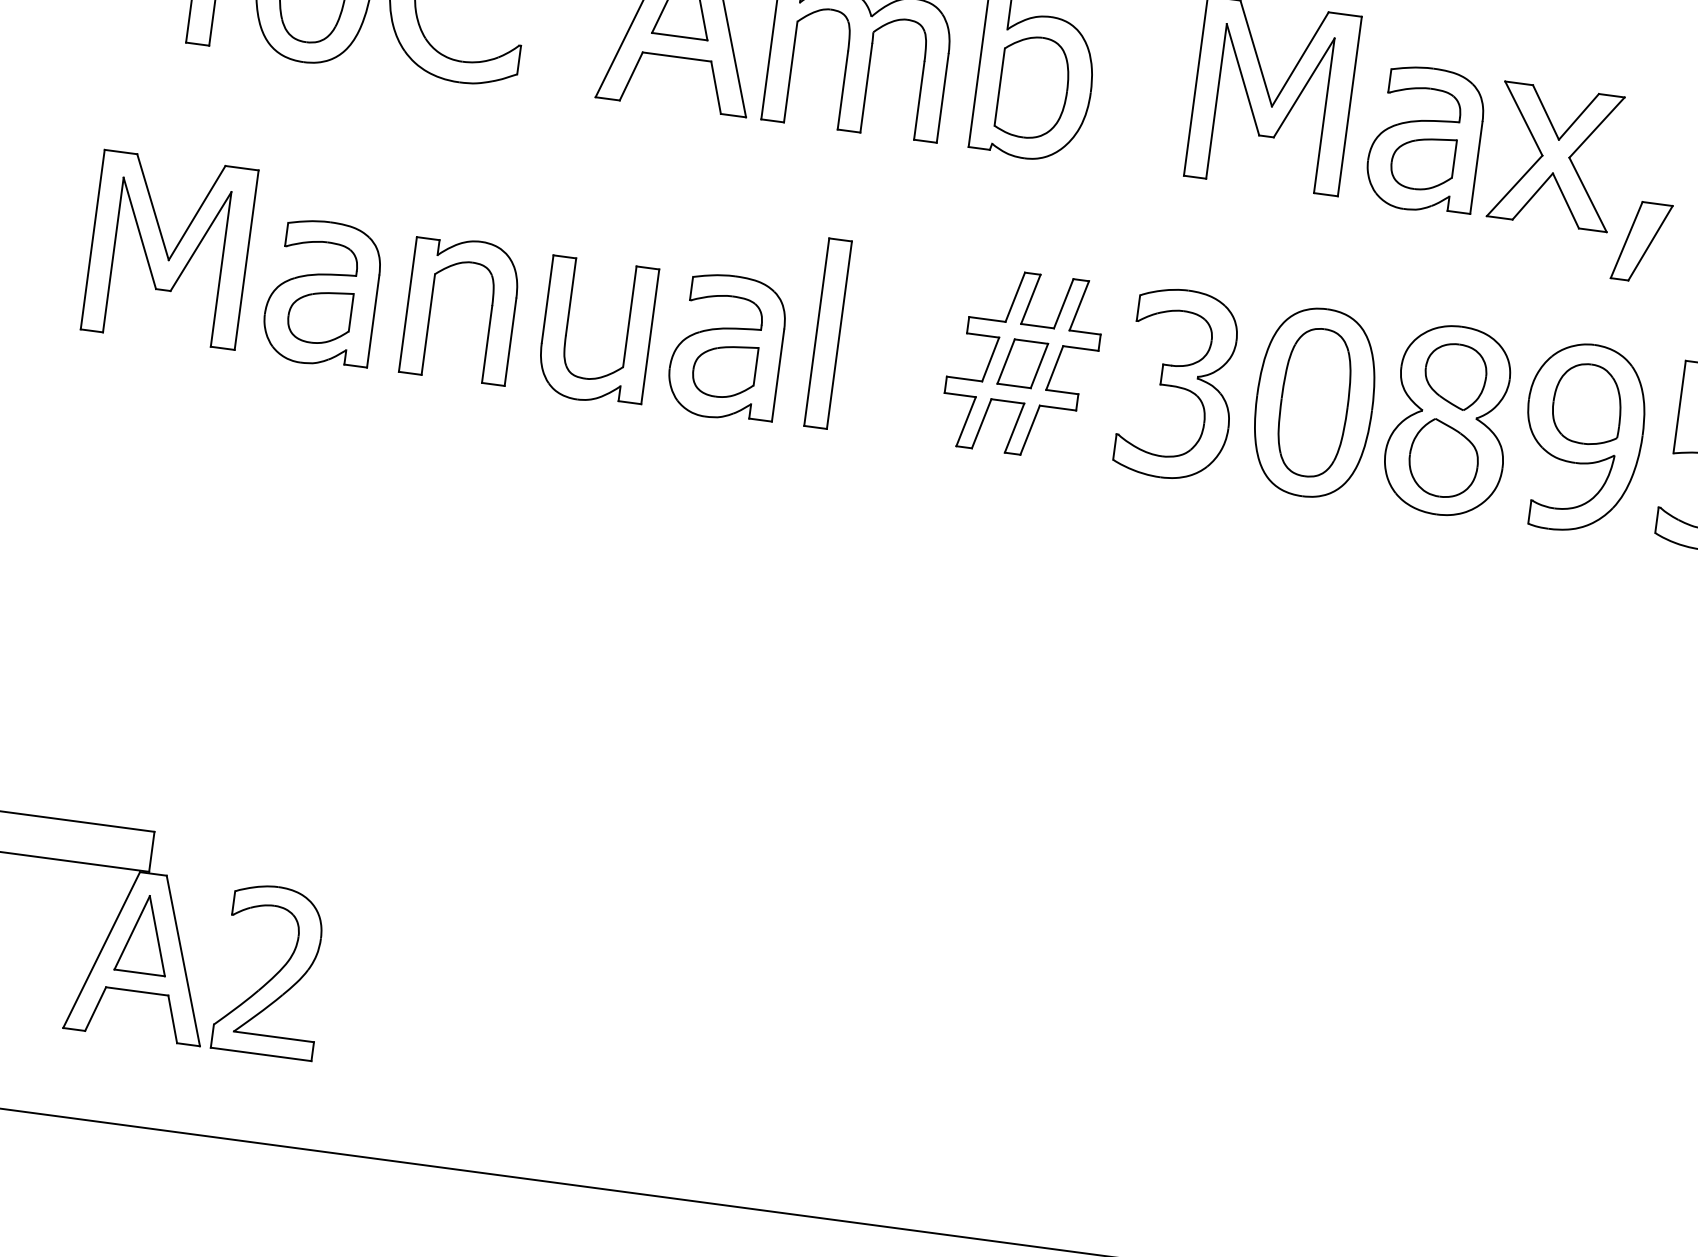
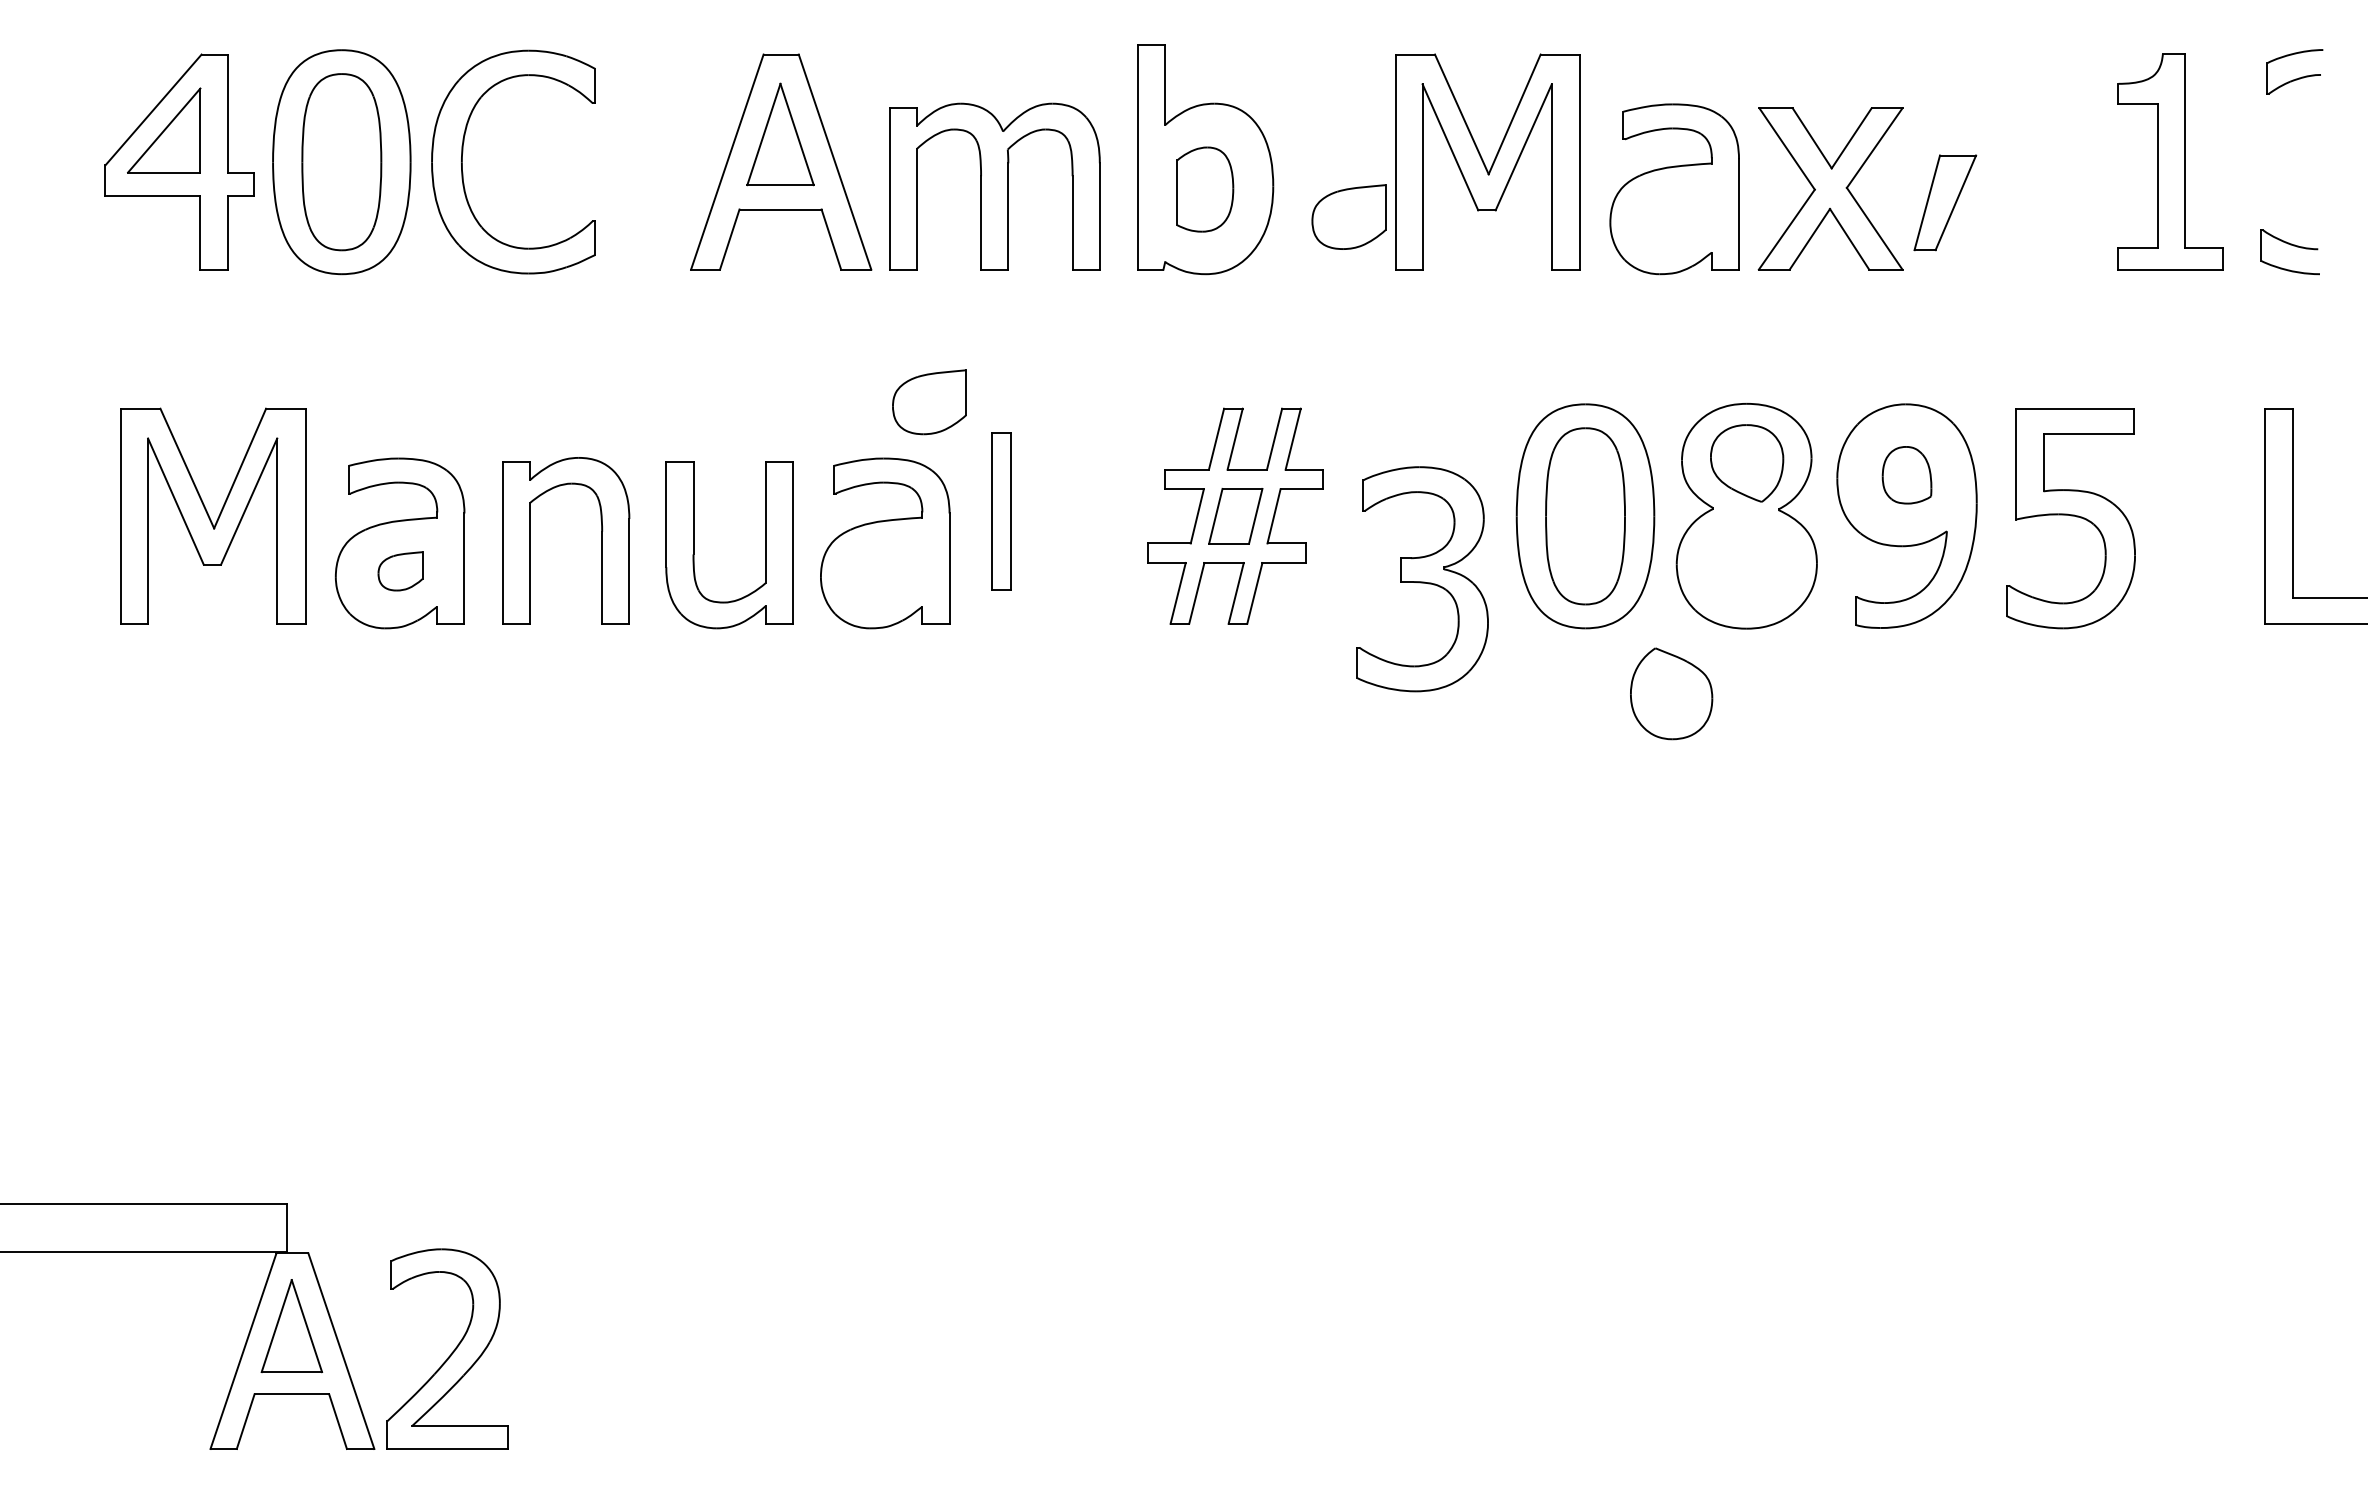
part: (1033, 87) -> (1205, 189), size x0.7
part: (1422, 162) -> (1348, 216), moved
part: (1641, 241) -> (1945, 202), moved
part: (319, 316) -> (400, 571), size x0.6
part: (827, 333) -> (1001, 511), size x0.7
part: (724, 370) -> (929, 402), moved
part: (1178, 384) -> (1422, 579), moved
part: (1587, 404) -> (1906, 475), size x0.6
part: (1444, 458) -> (1671, 693), moved

